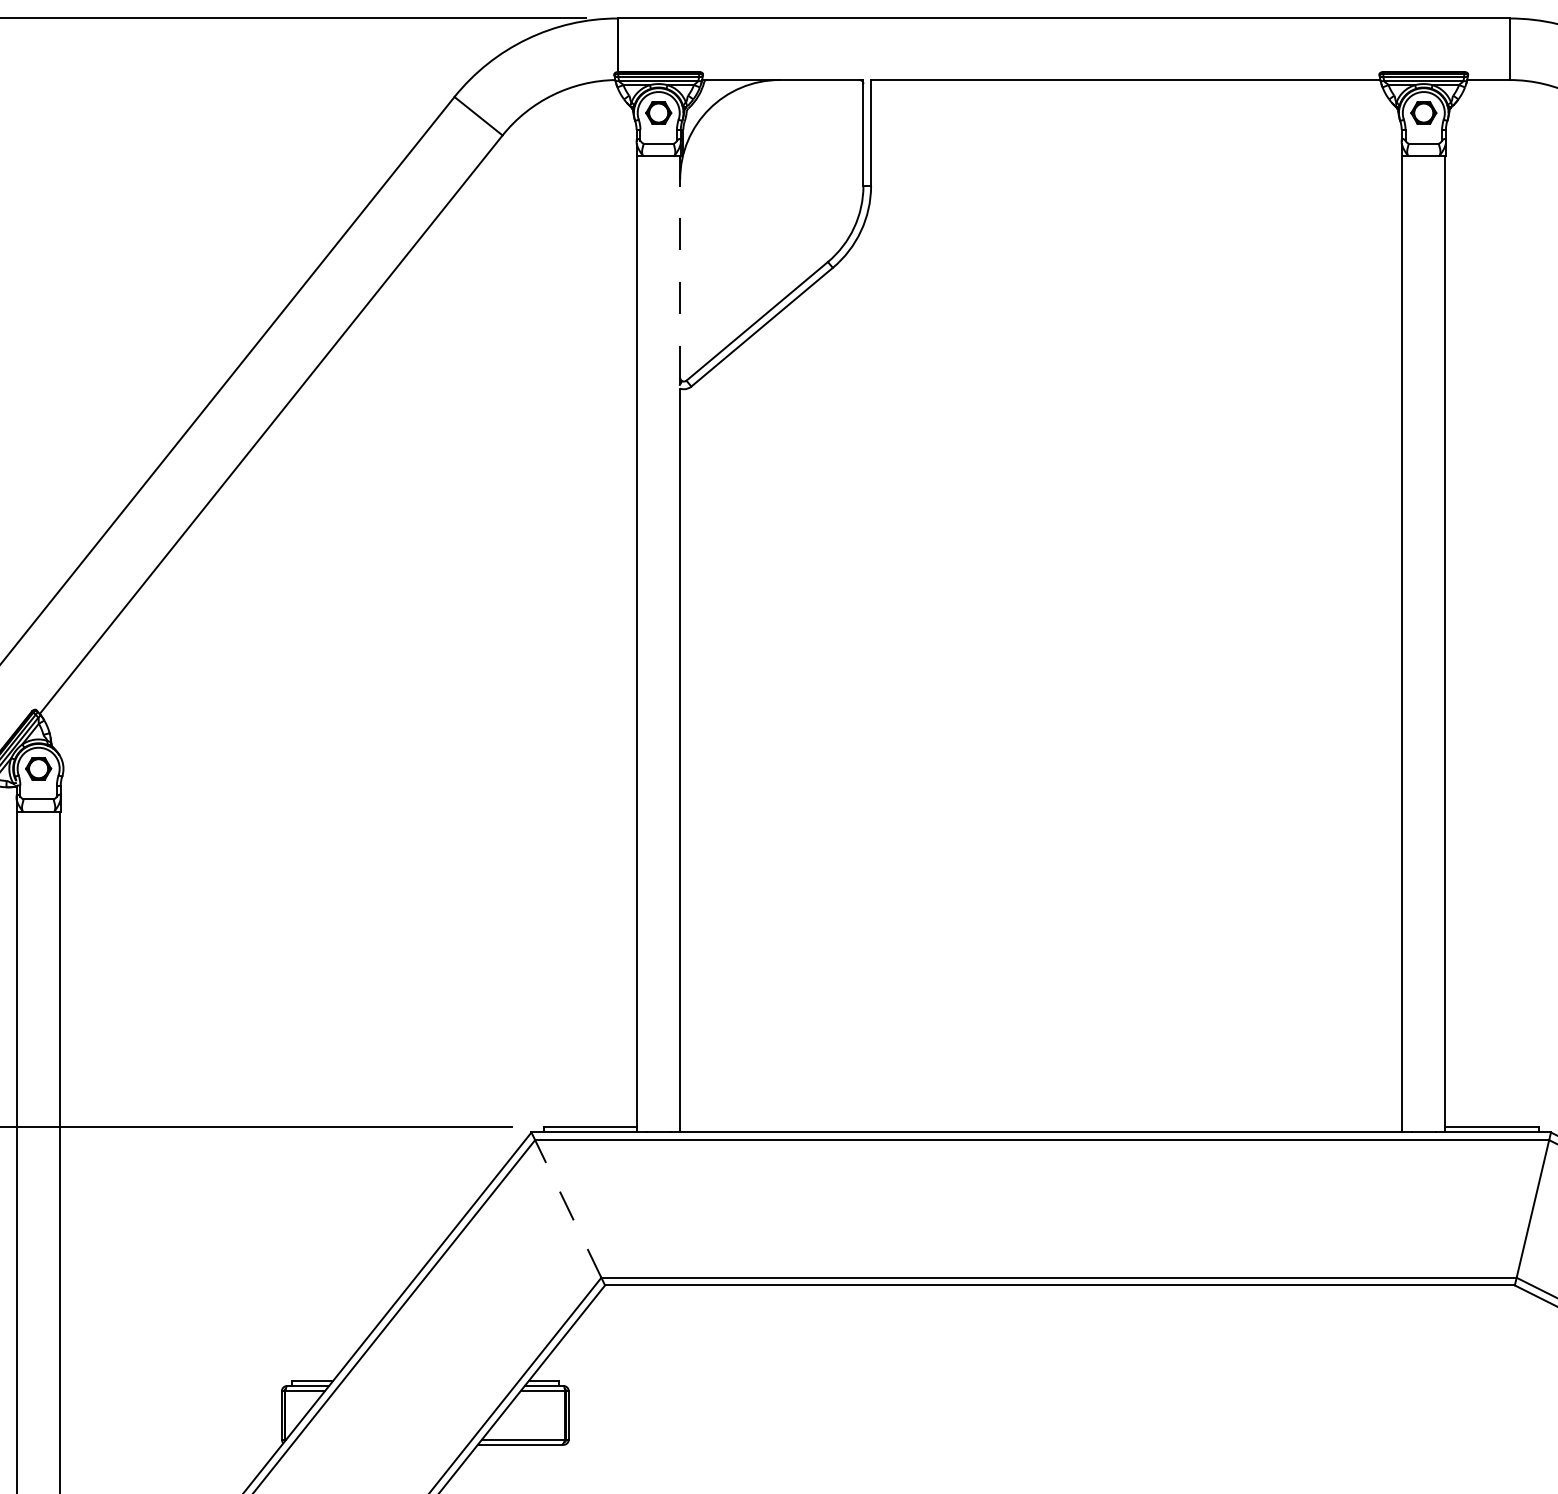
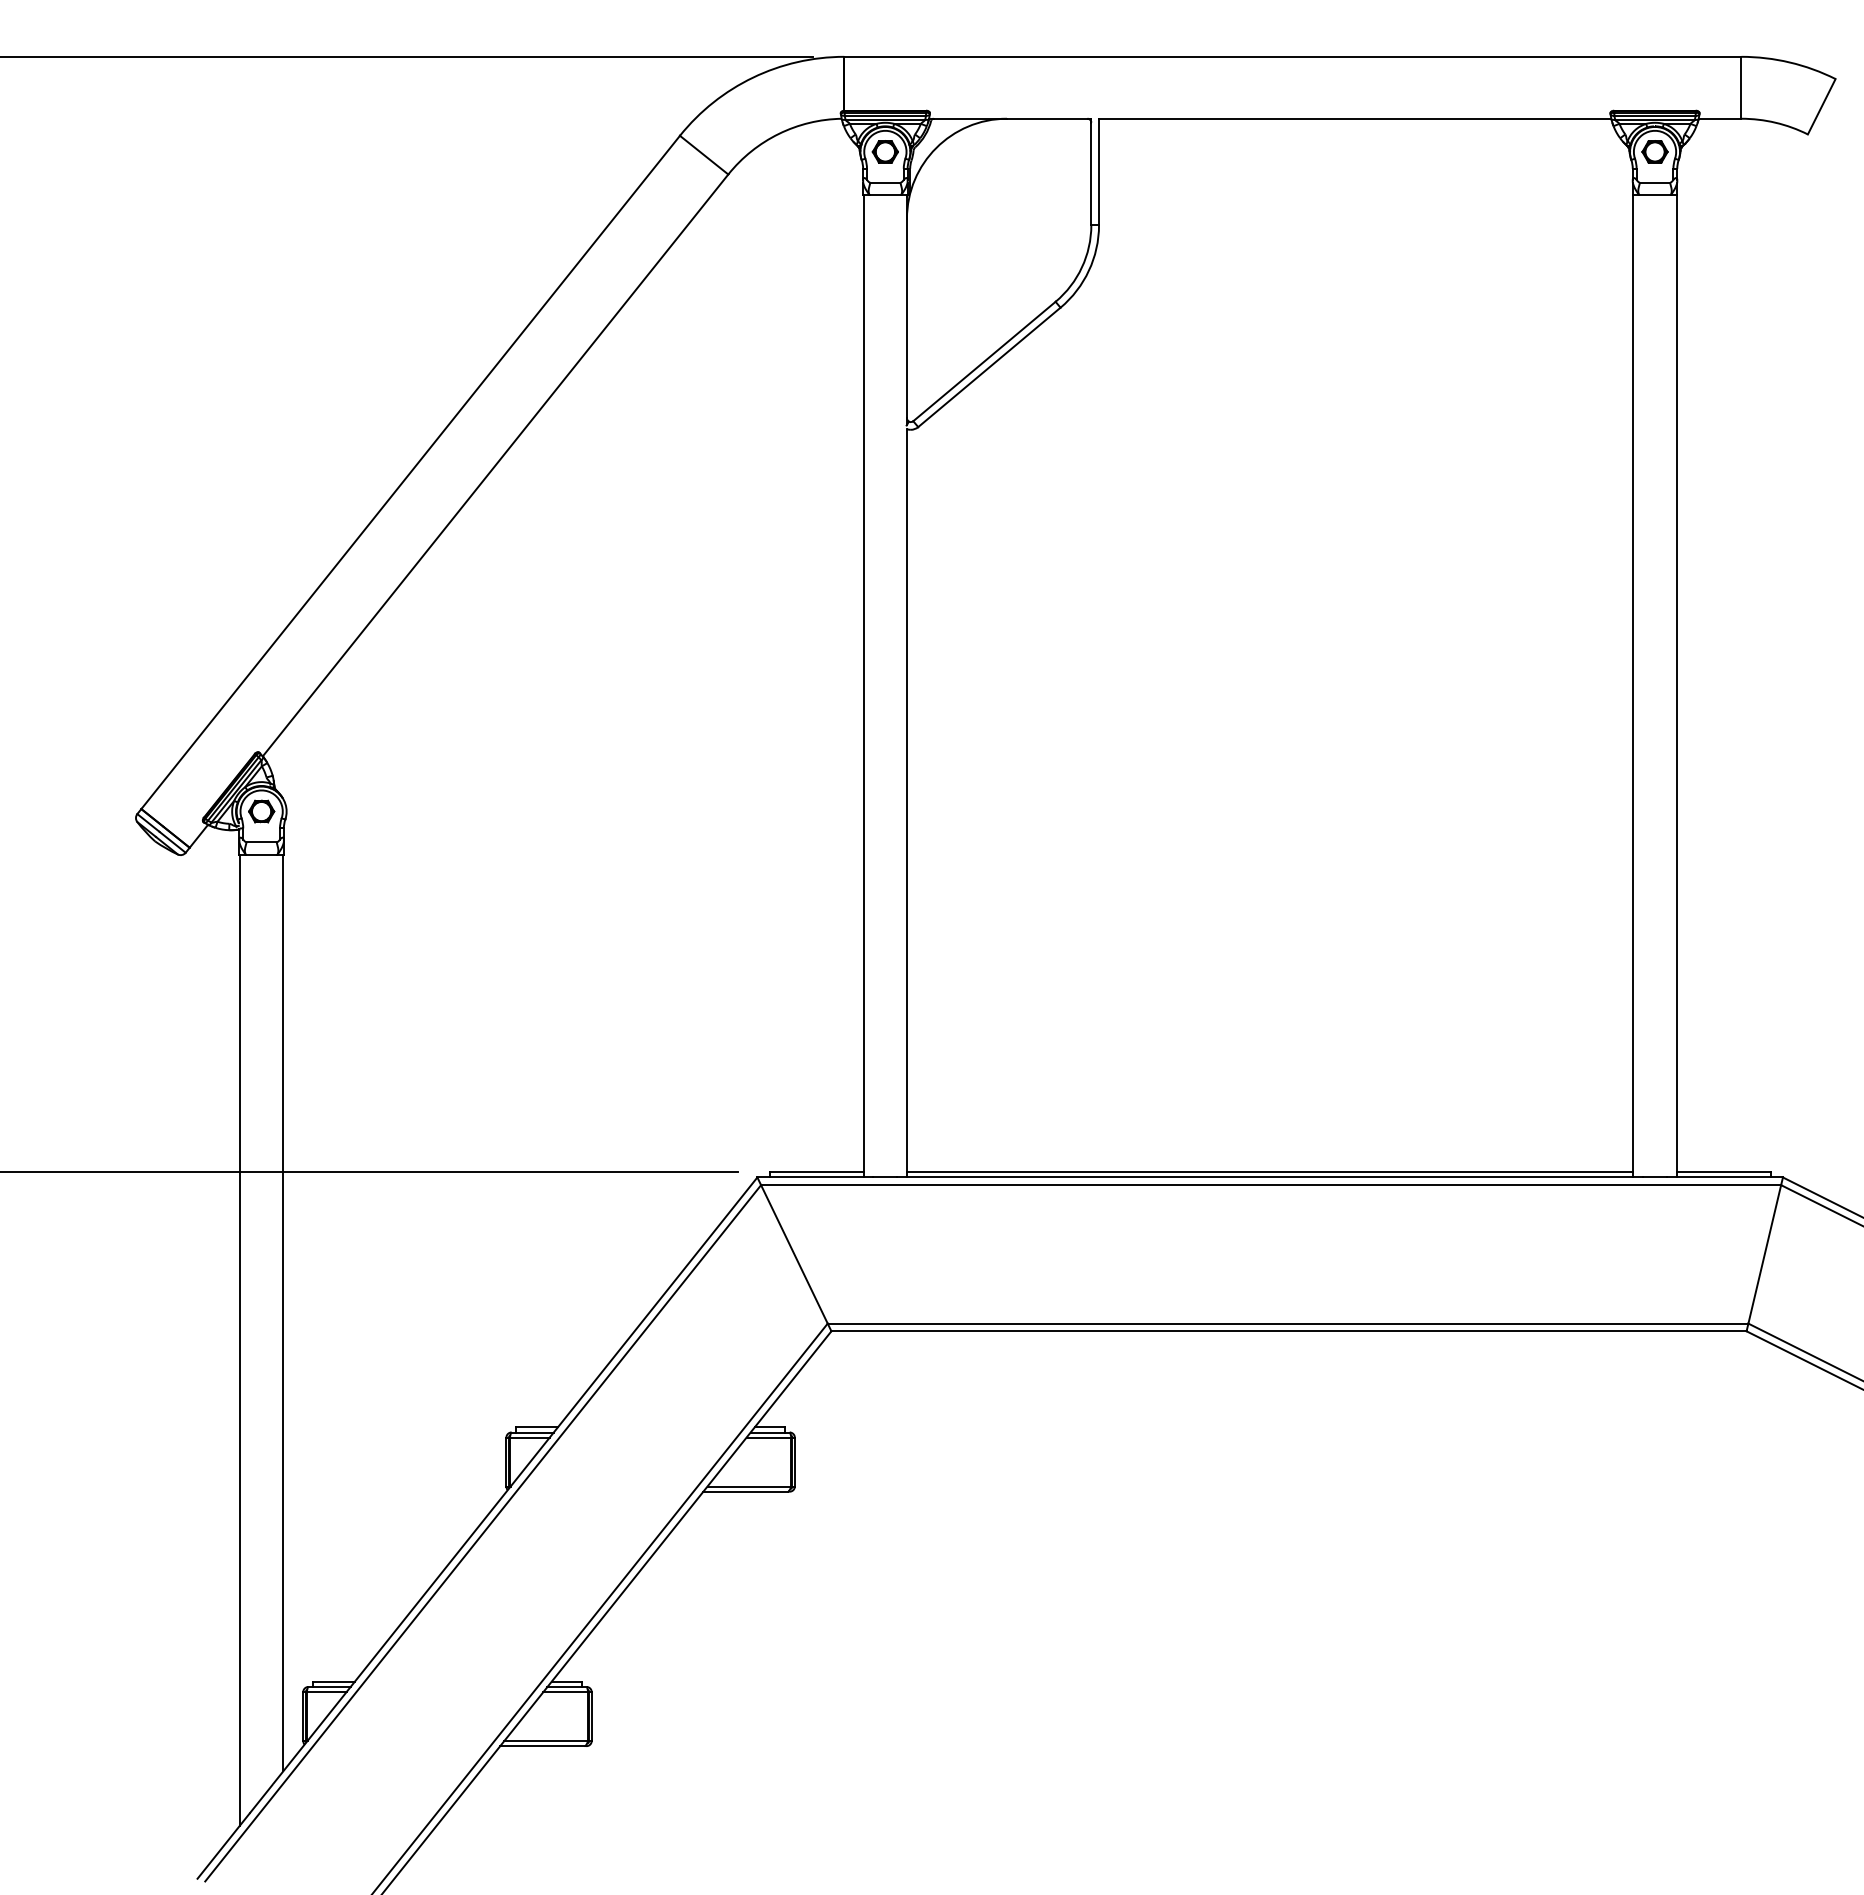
line: (679, 278) -> (906, 318), dashed -> solid
line: (1040, 1127) -> (1269, 1172), added
line: (568, 1209) -> (794, 1254), dashed -> solid

